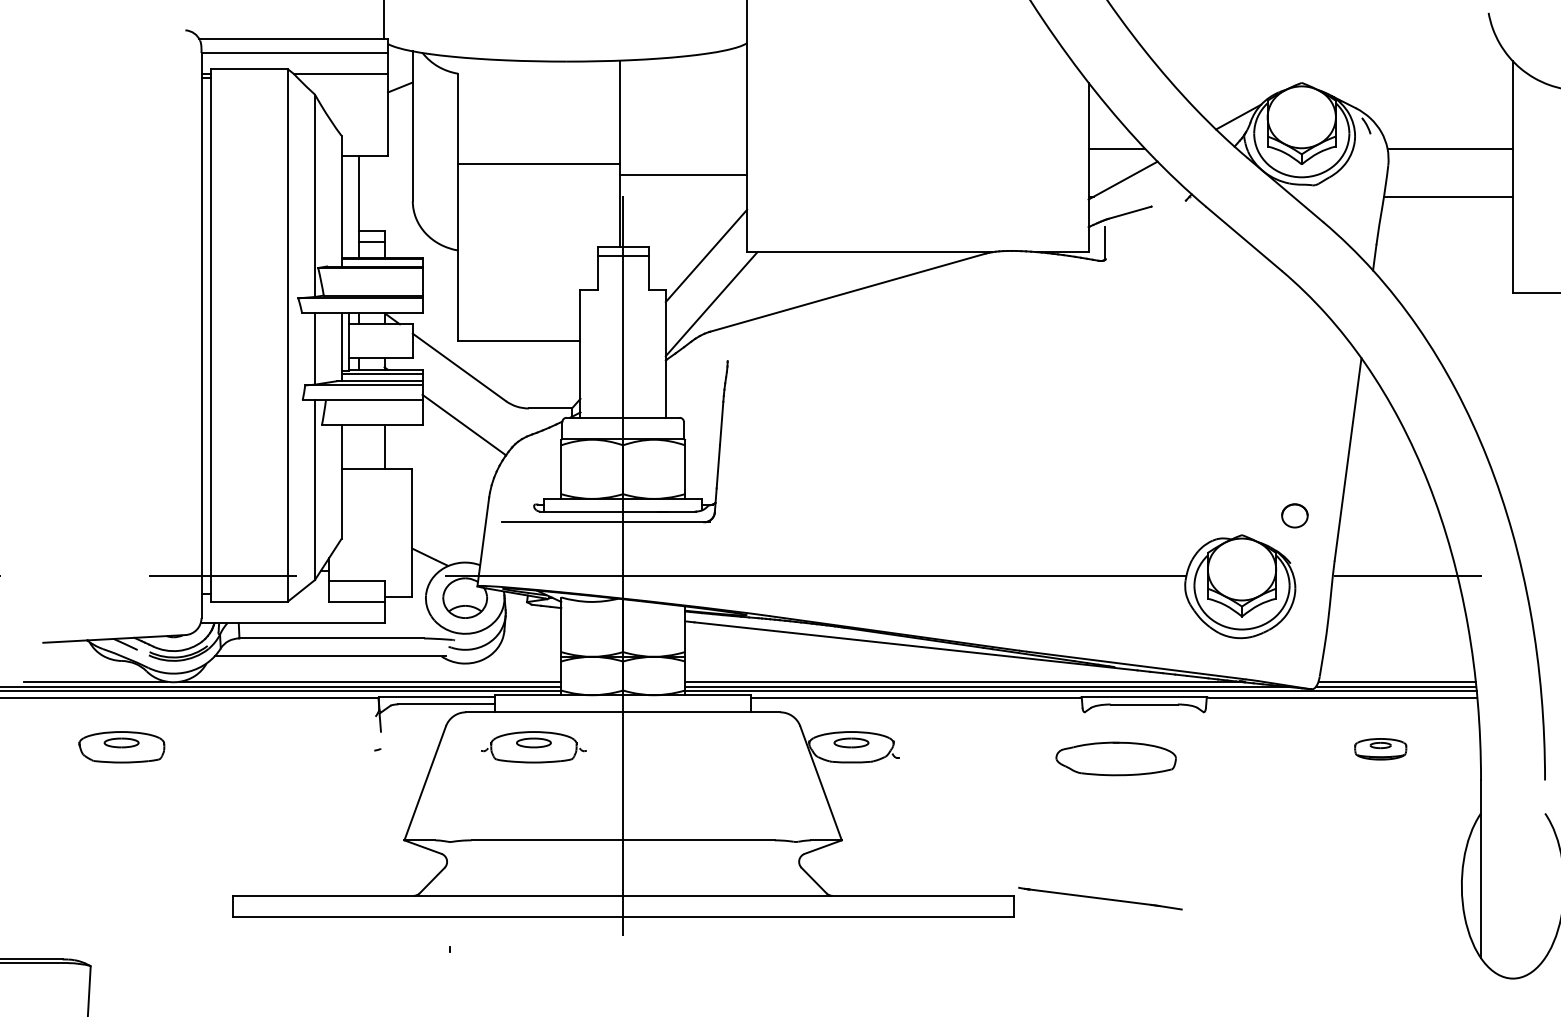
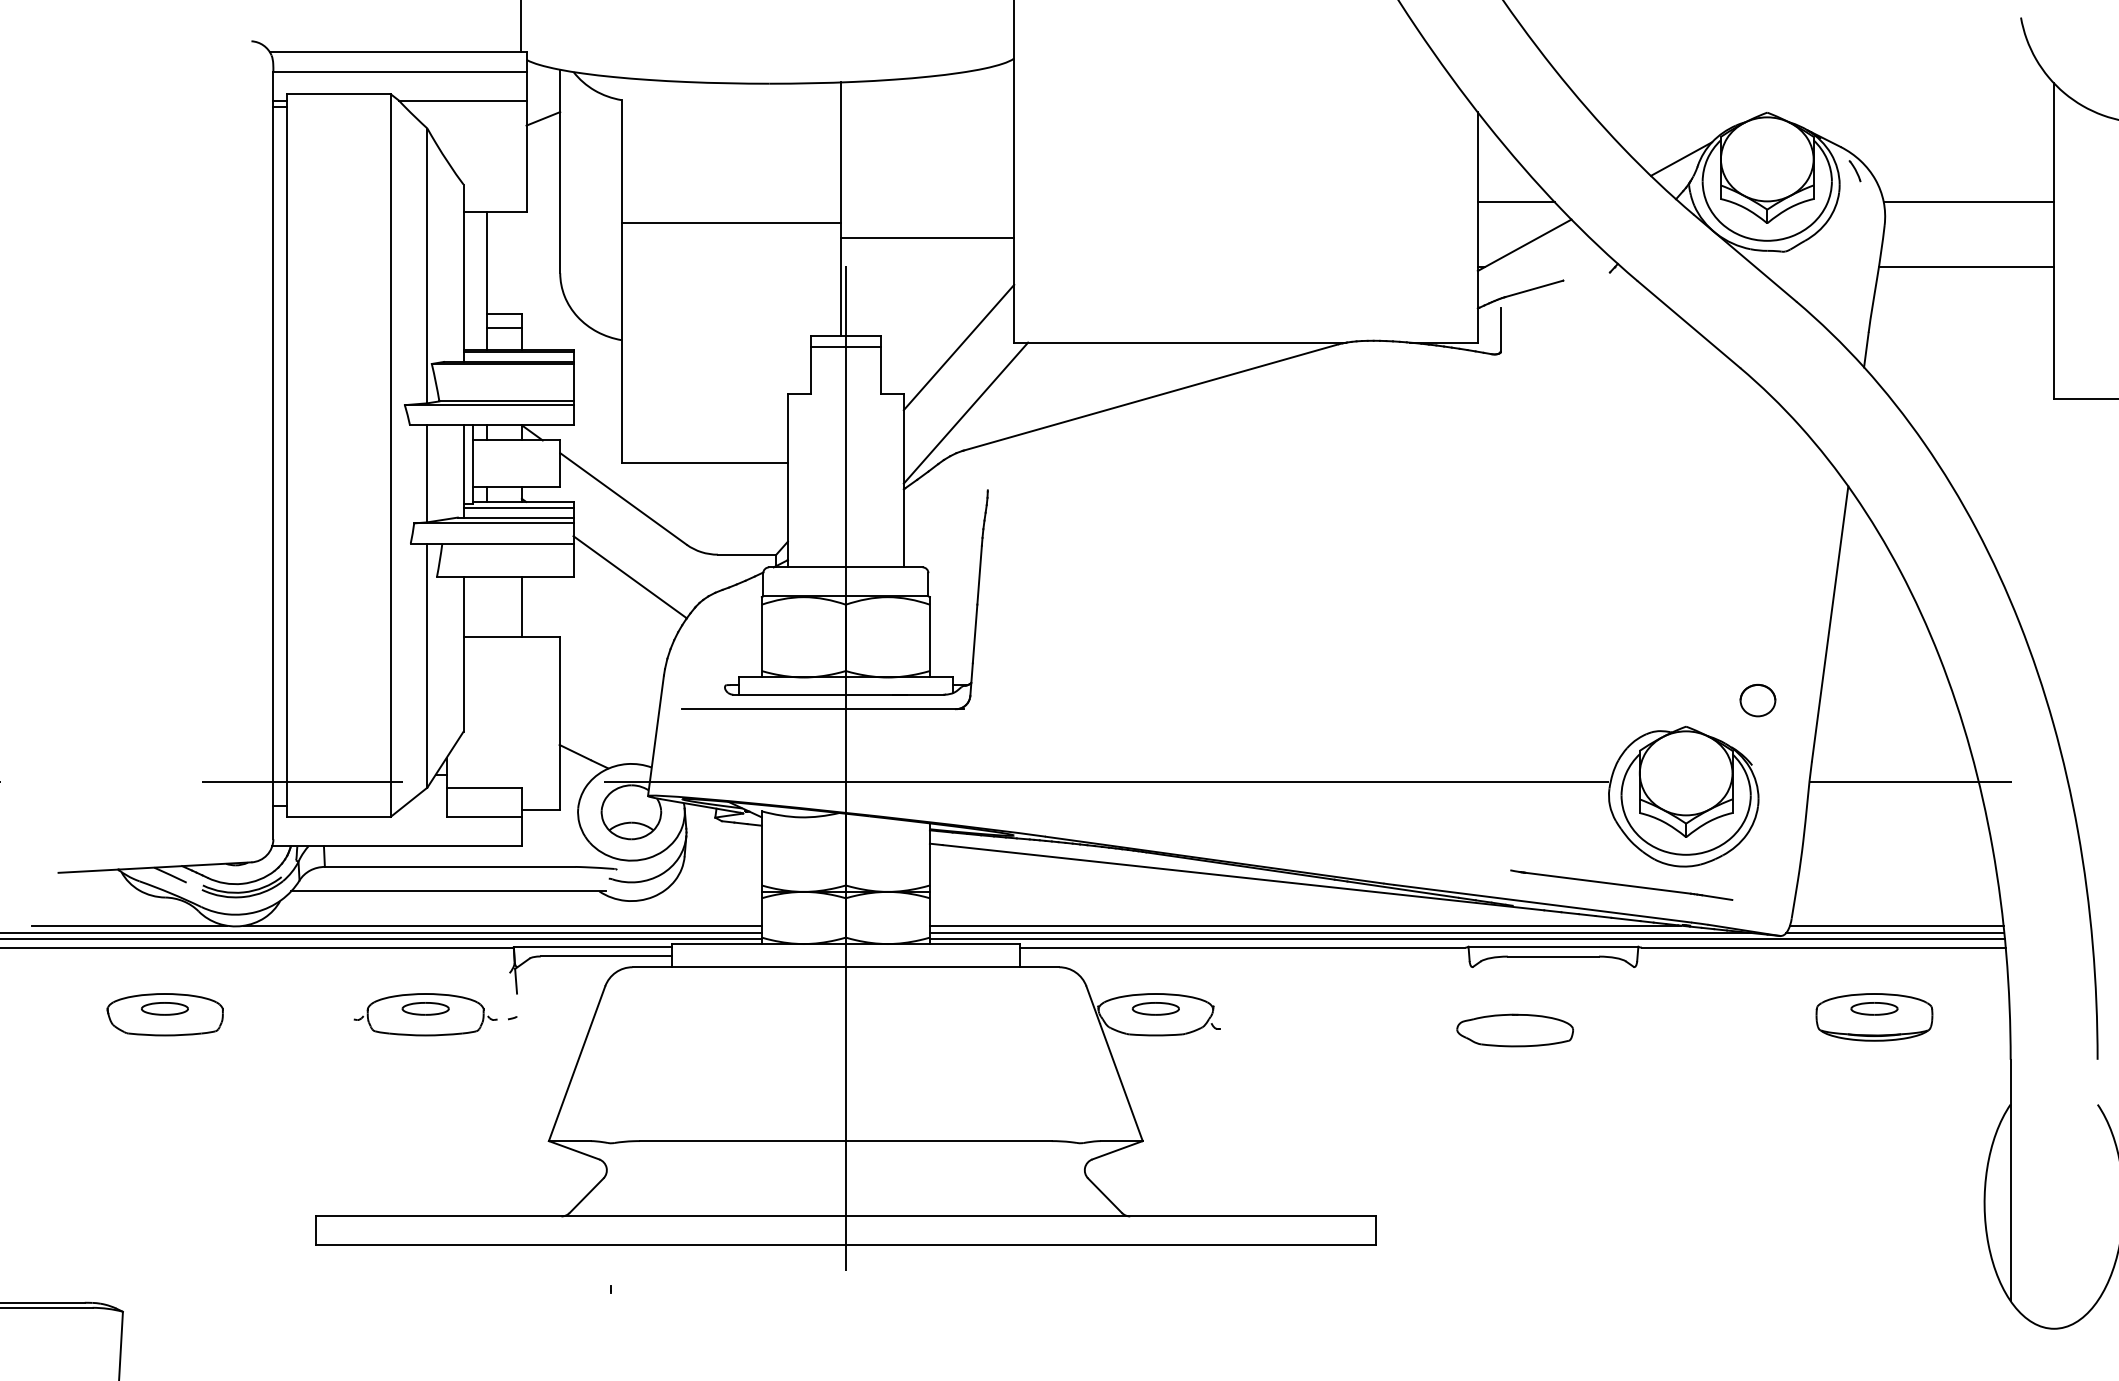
part: (533, 747) -> (425, 1014), moved
part: (1380, 749) -> (1874, 1017), size x1.67
part: (1115, 758) -> (1514, 1030), size x0.71
line: (1100, 898) -> (1621, 884), moved

